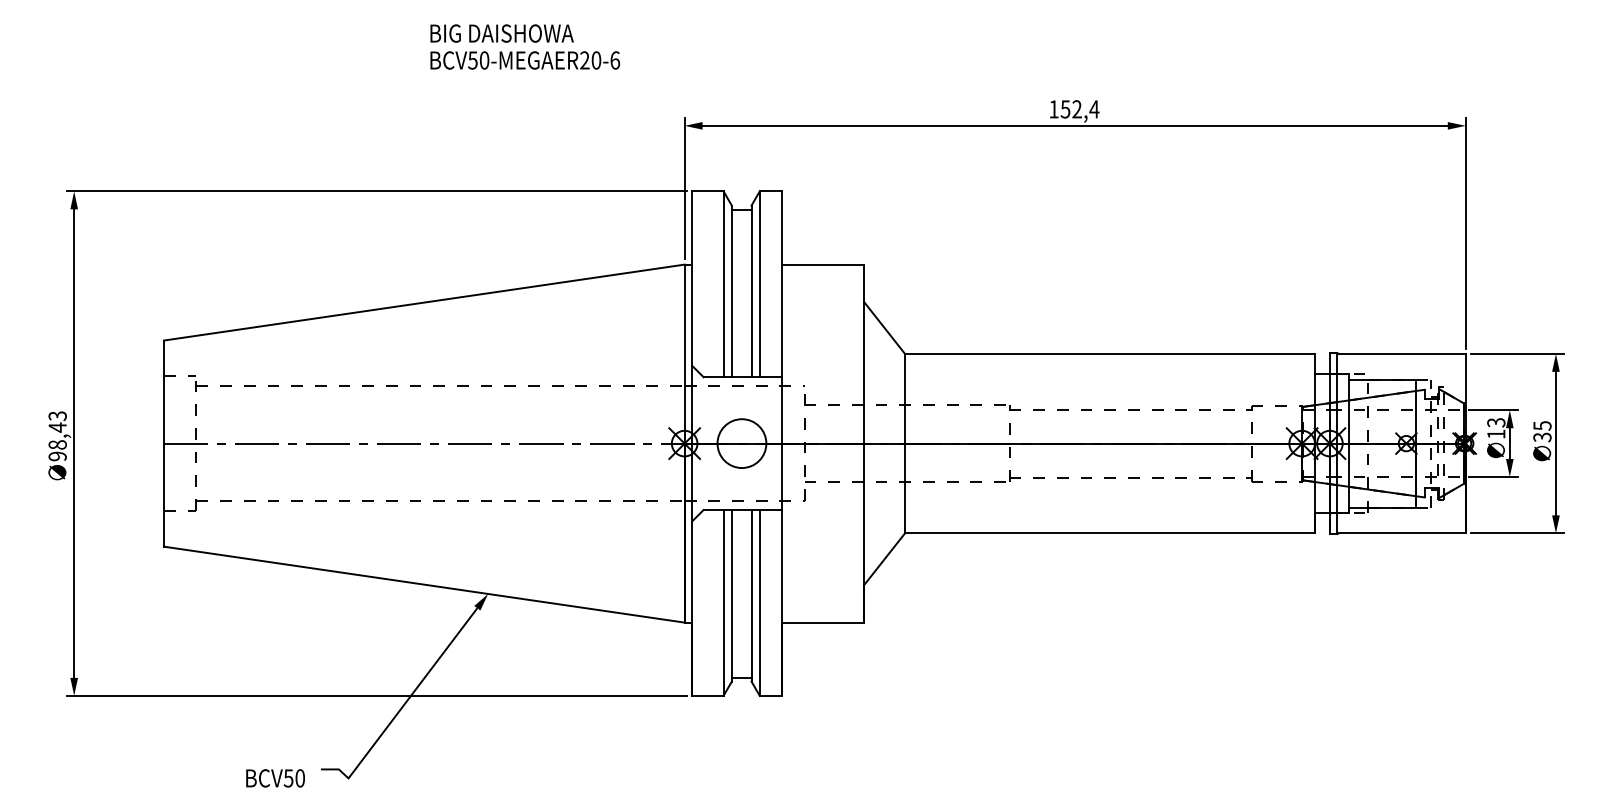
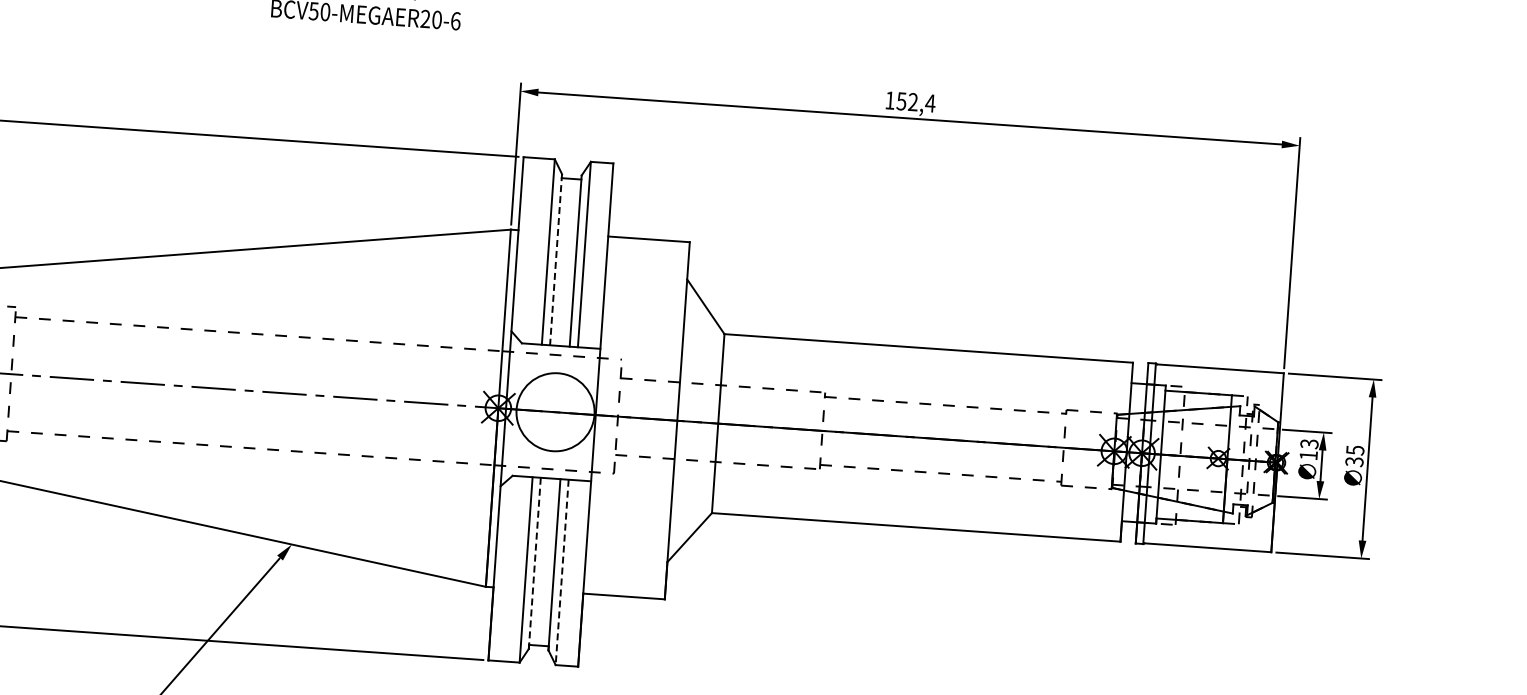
line: (731, 291) -> (555, 259), solid -> dashed
circle: (741, 443) -> (555, 412), size x1.6
line: (731, 595) -> (534, 563), solid -> dashed
line: (759, 602) -> (561, 571), solid -> dashed

